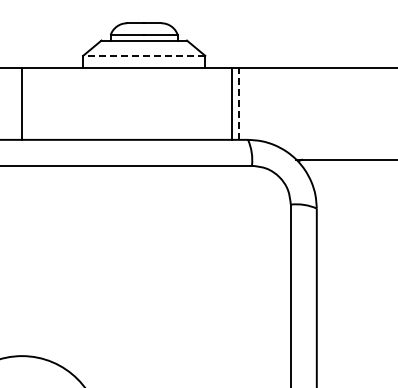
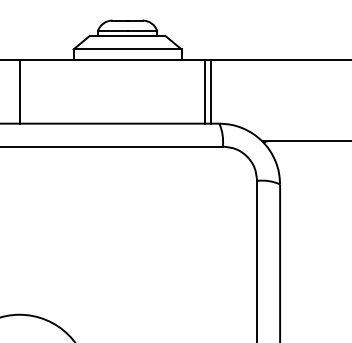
line: (143, 55) -> (126, 49), dashed -> solid
line: (238, 103) -> (210, 91), dashed -> solid

